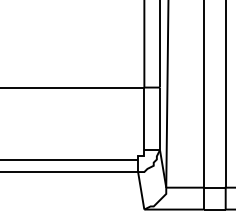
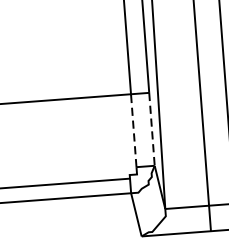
line: (144, 118) -> (133, 130), solid -> dashed
line: (160, 119) -> (152, 130), solid -> dashed

